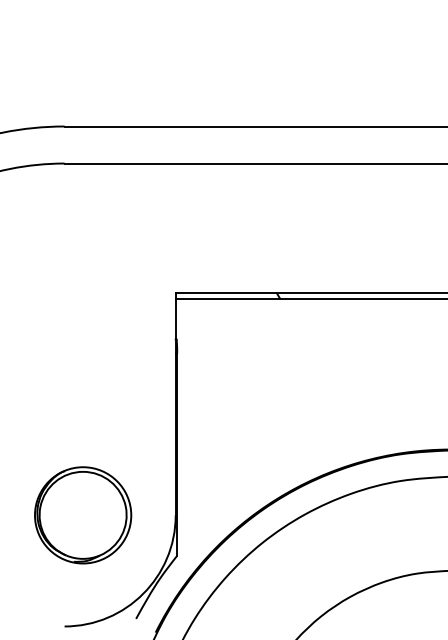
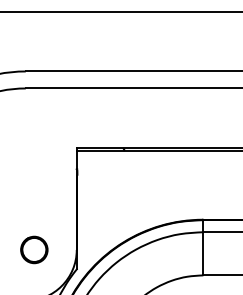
part: (83, 514) -> (34, 249), size x0.6

